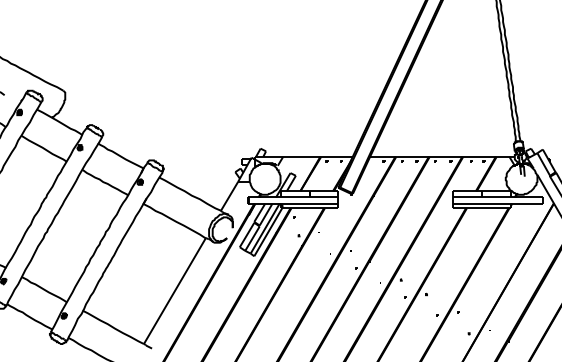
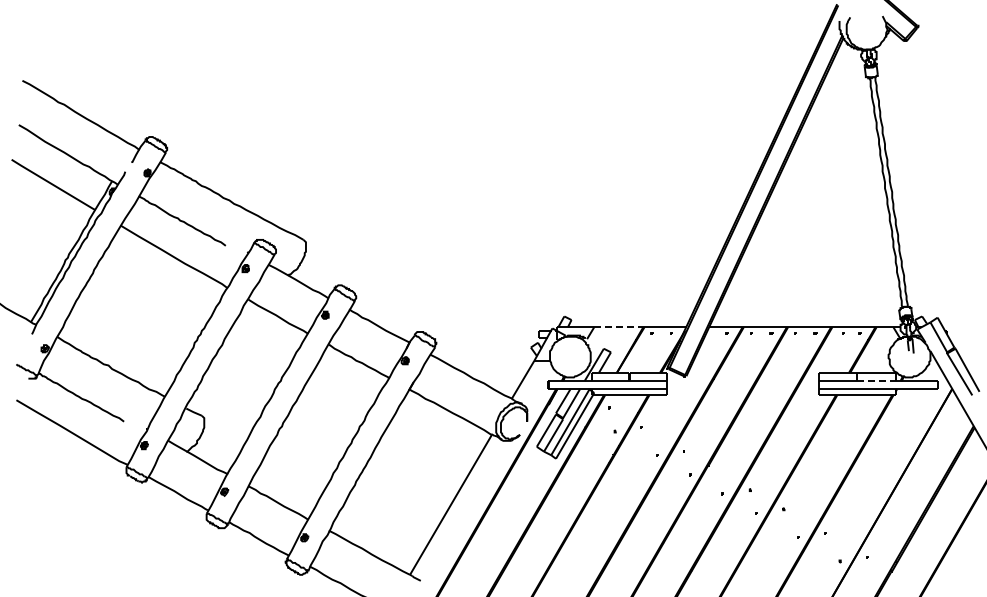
line: (301, 157) -> (618, 327), solid -> dashed
line: (497, 197) -> (877, 381), solid -> dashed

